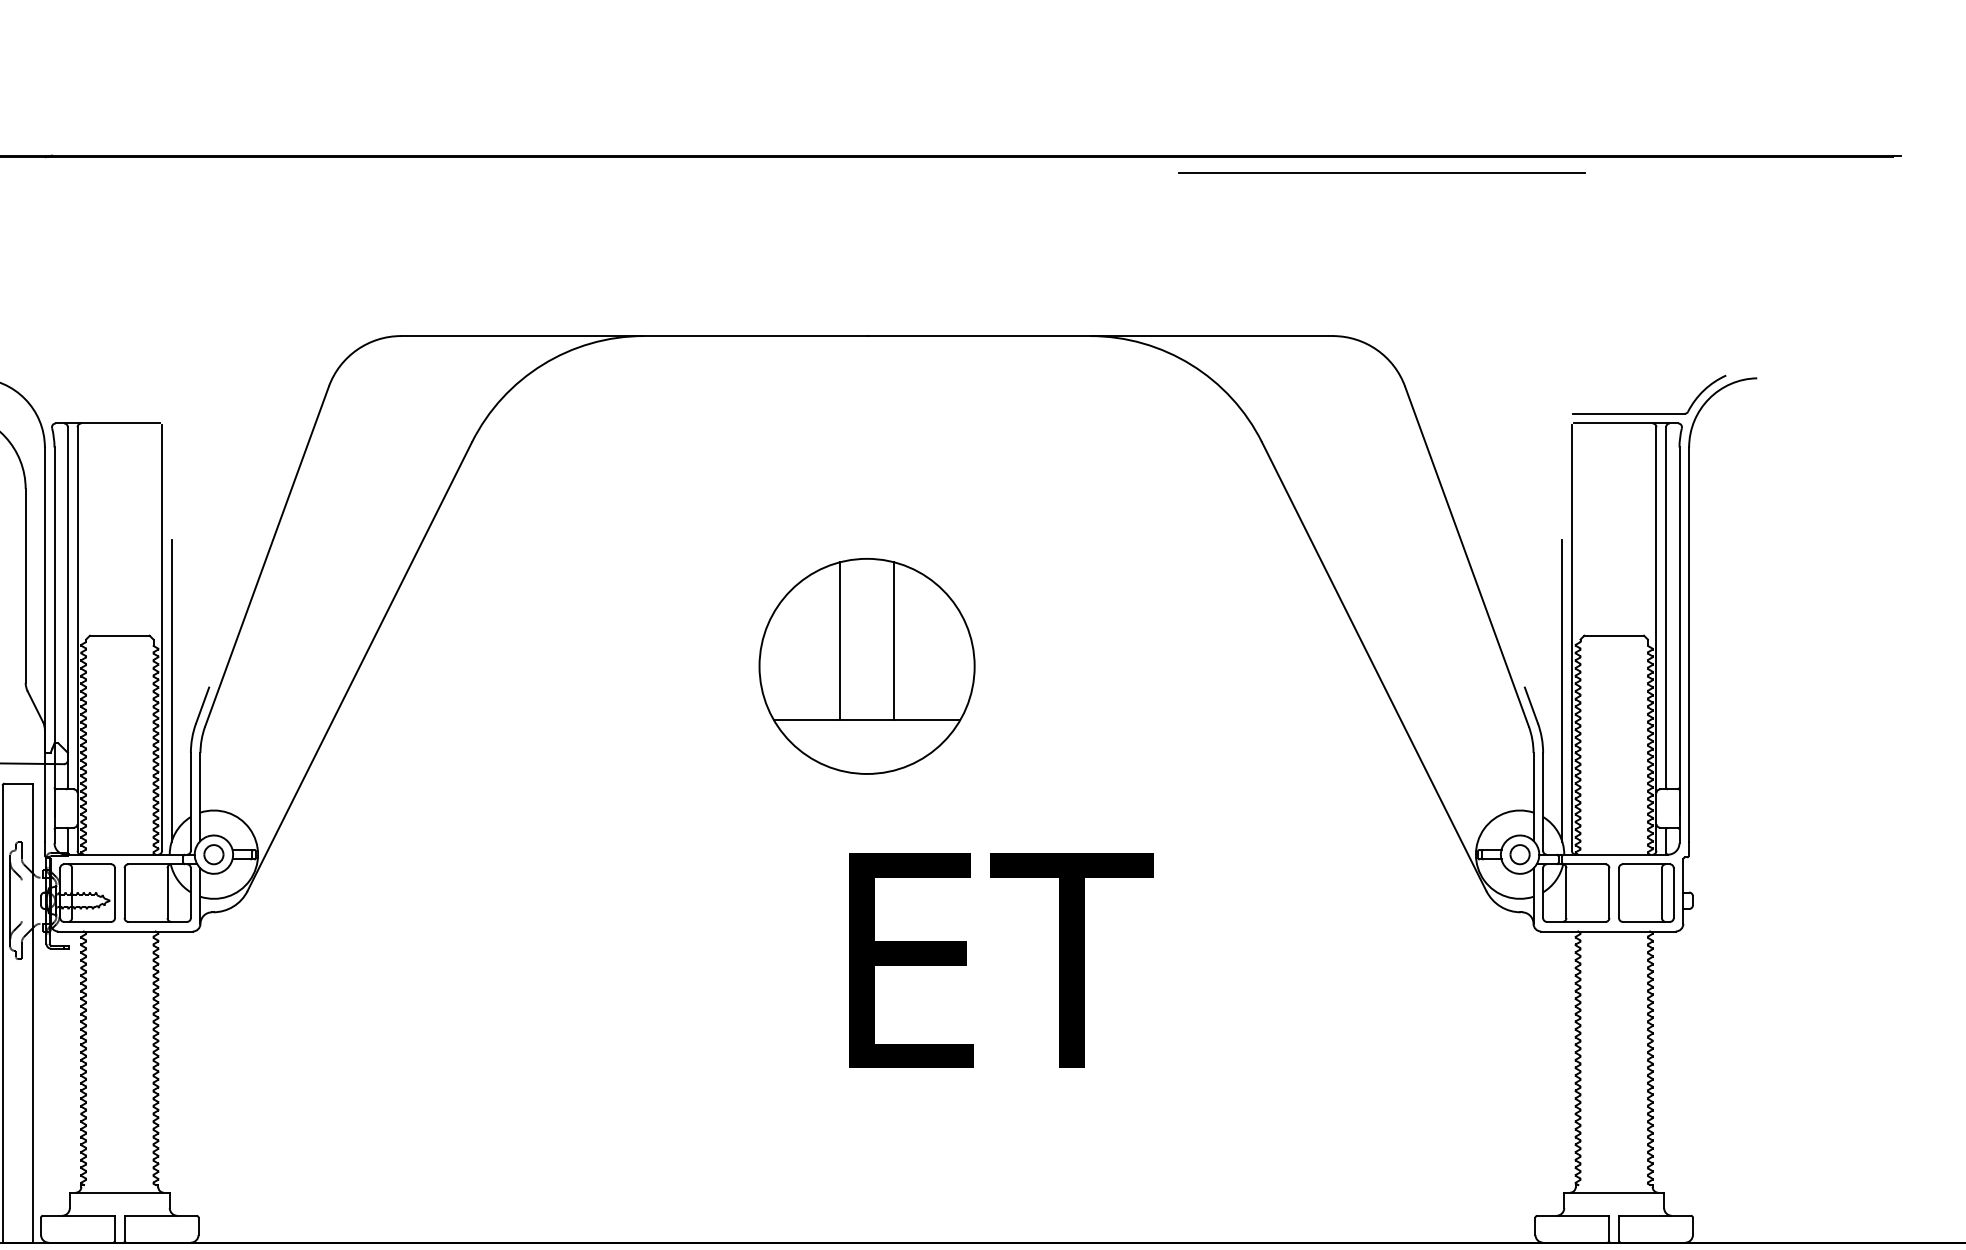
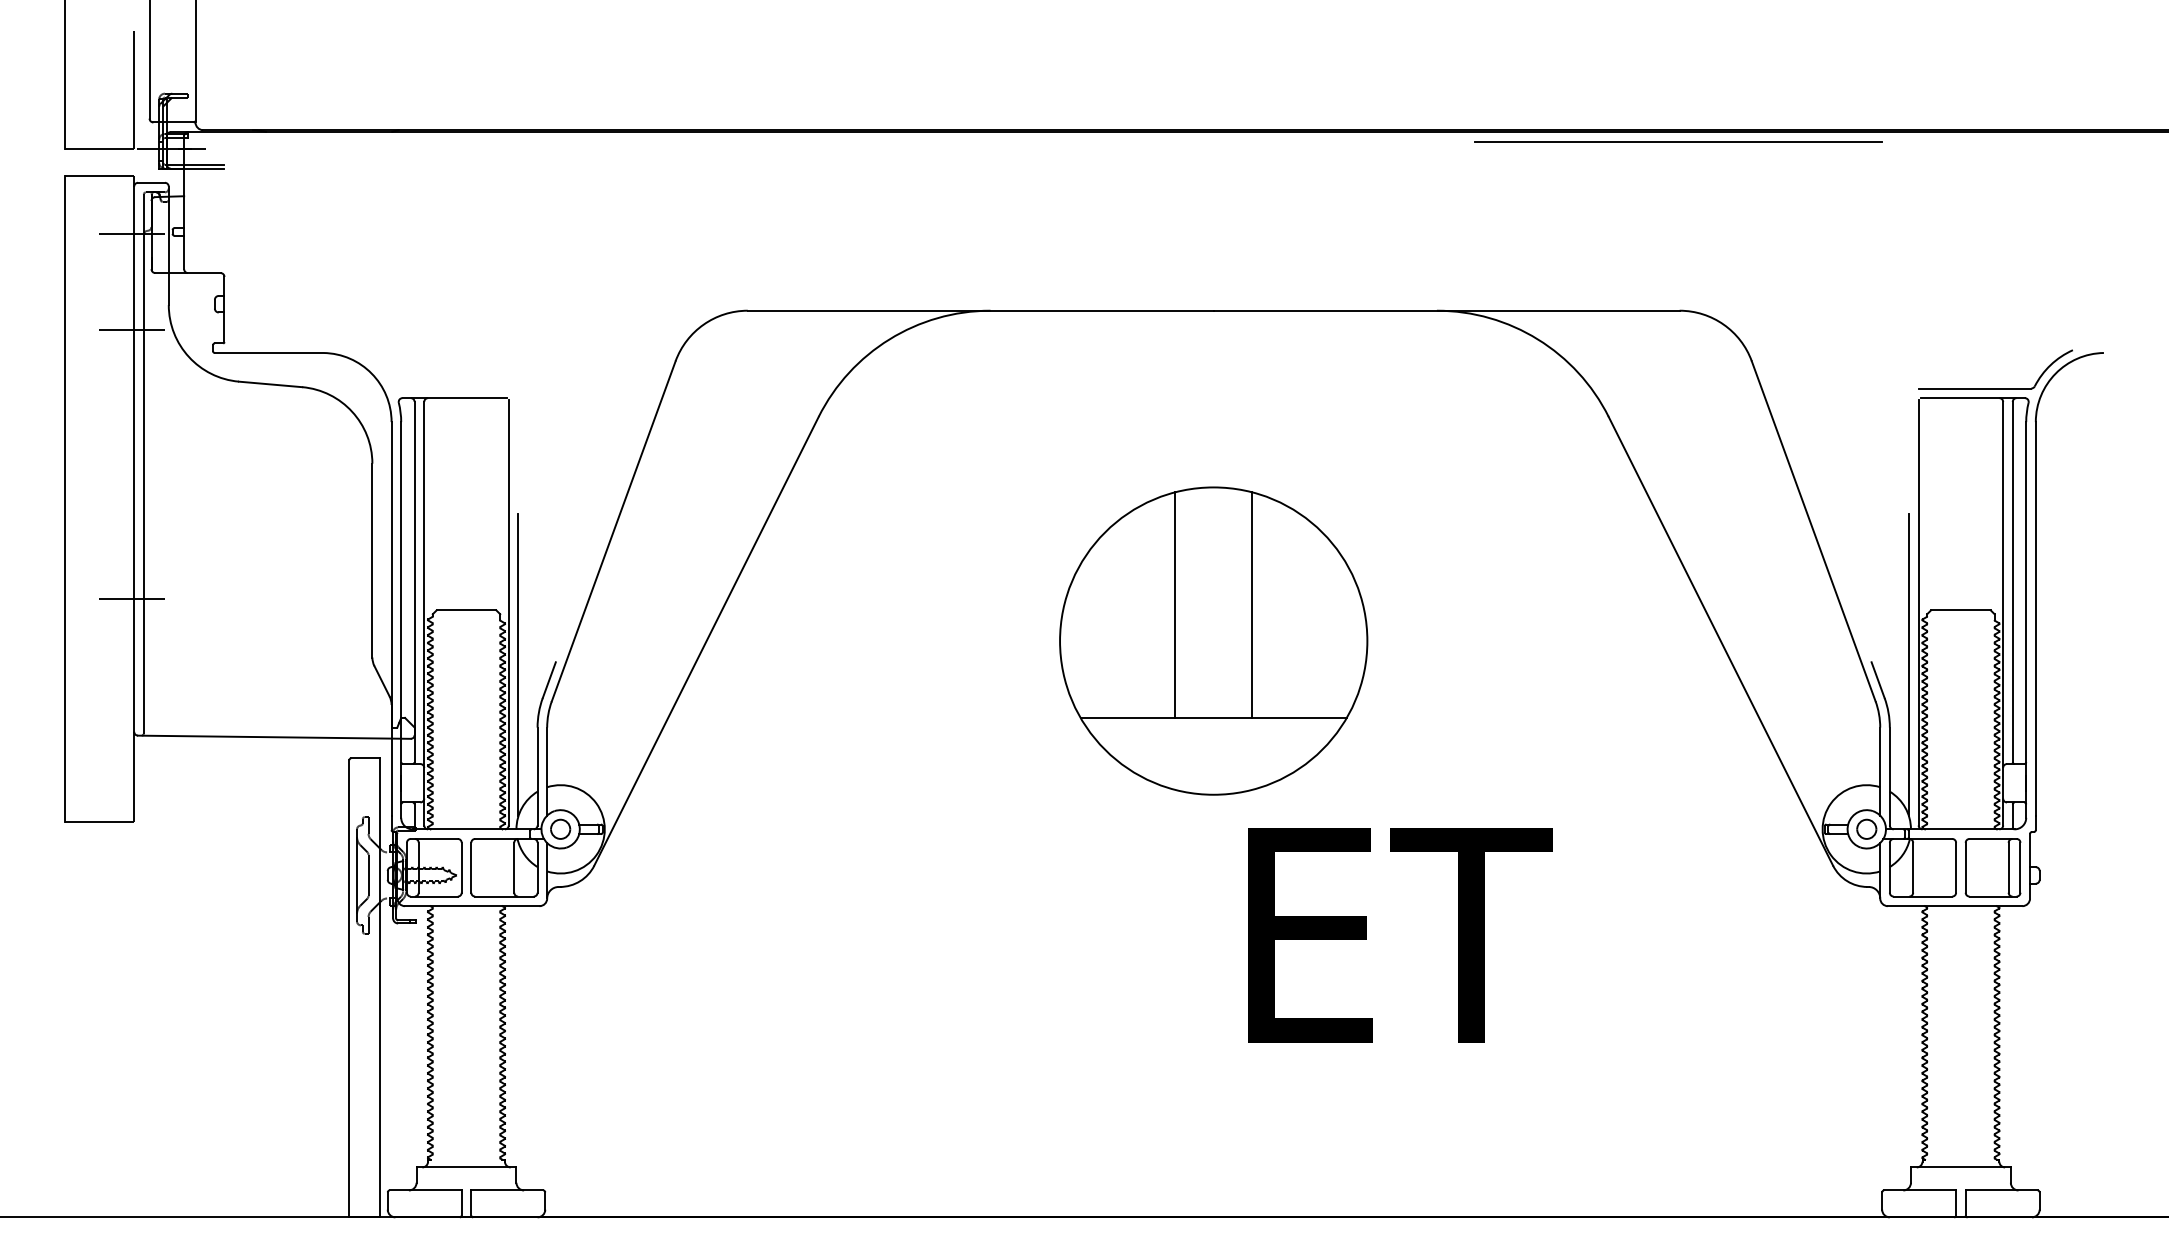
line: (1381, 172) -> (1678, 141), moved
part: (866, 665) -> (1213, 640), size x1.43
line: (21, 899) -> (368, 874), added
text: (1000, 960) -> (1400, 935), moved

